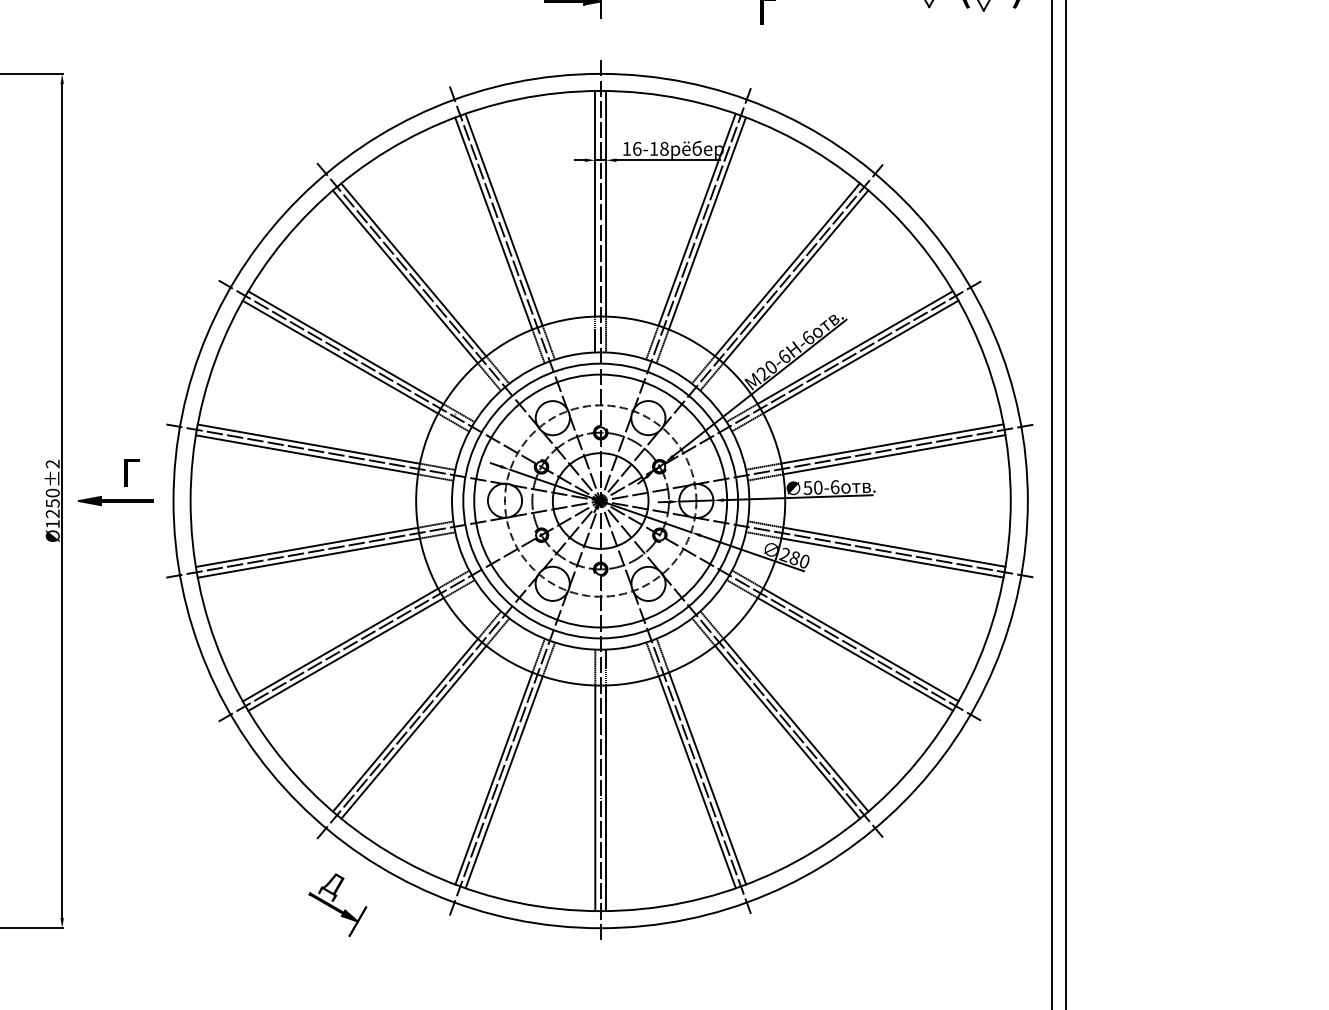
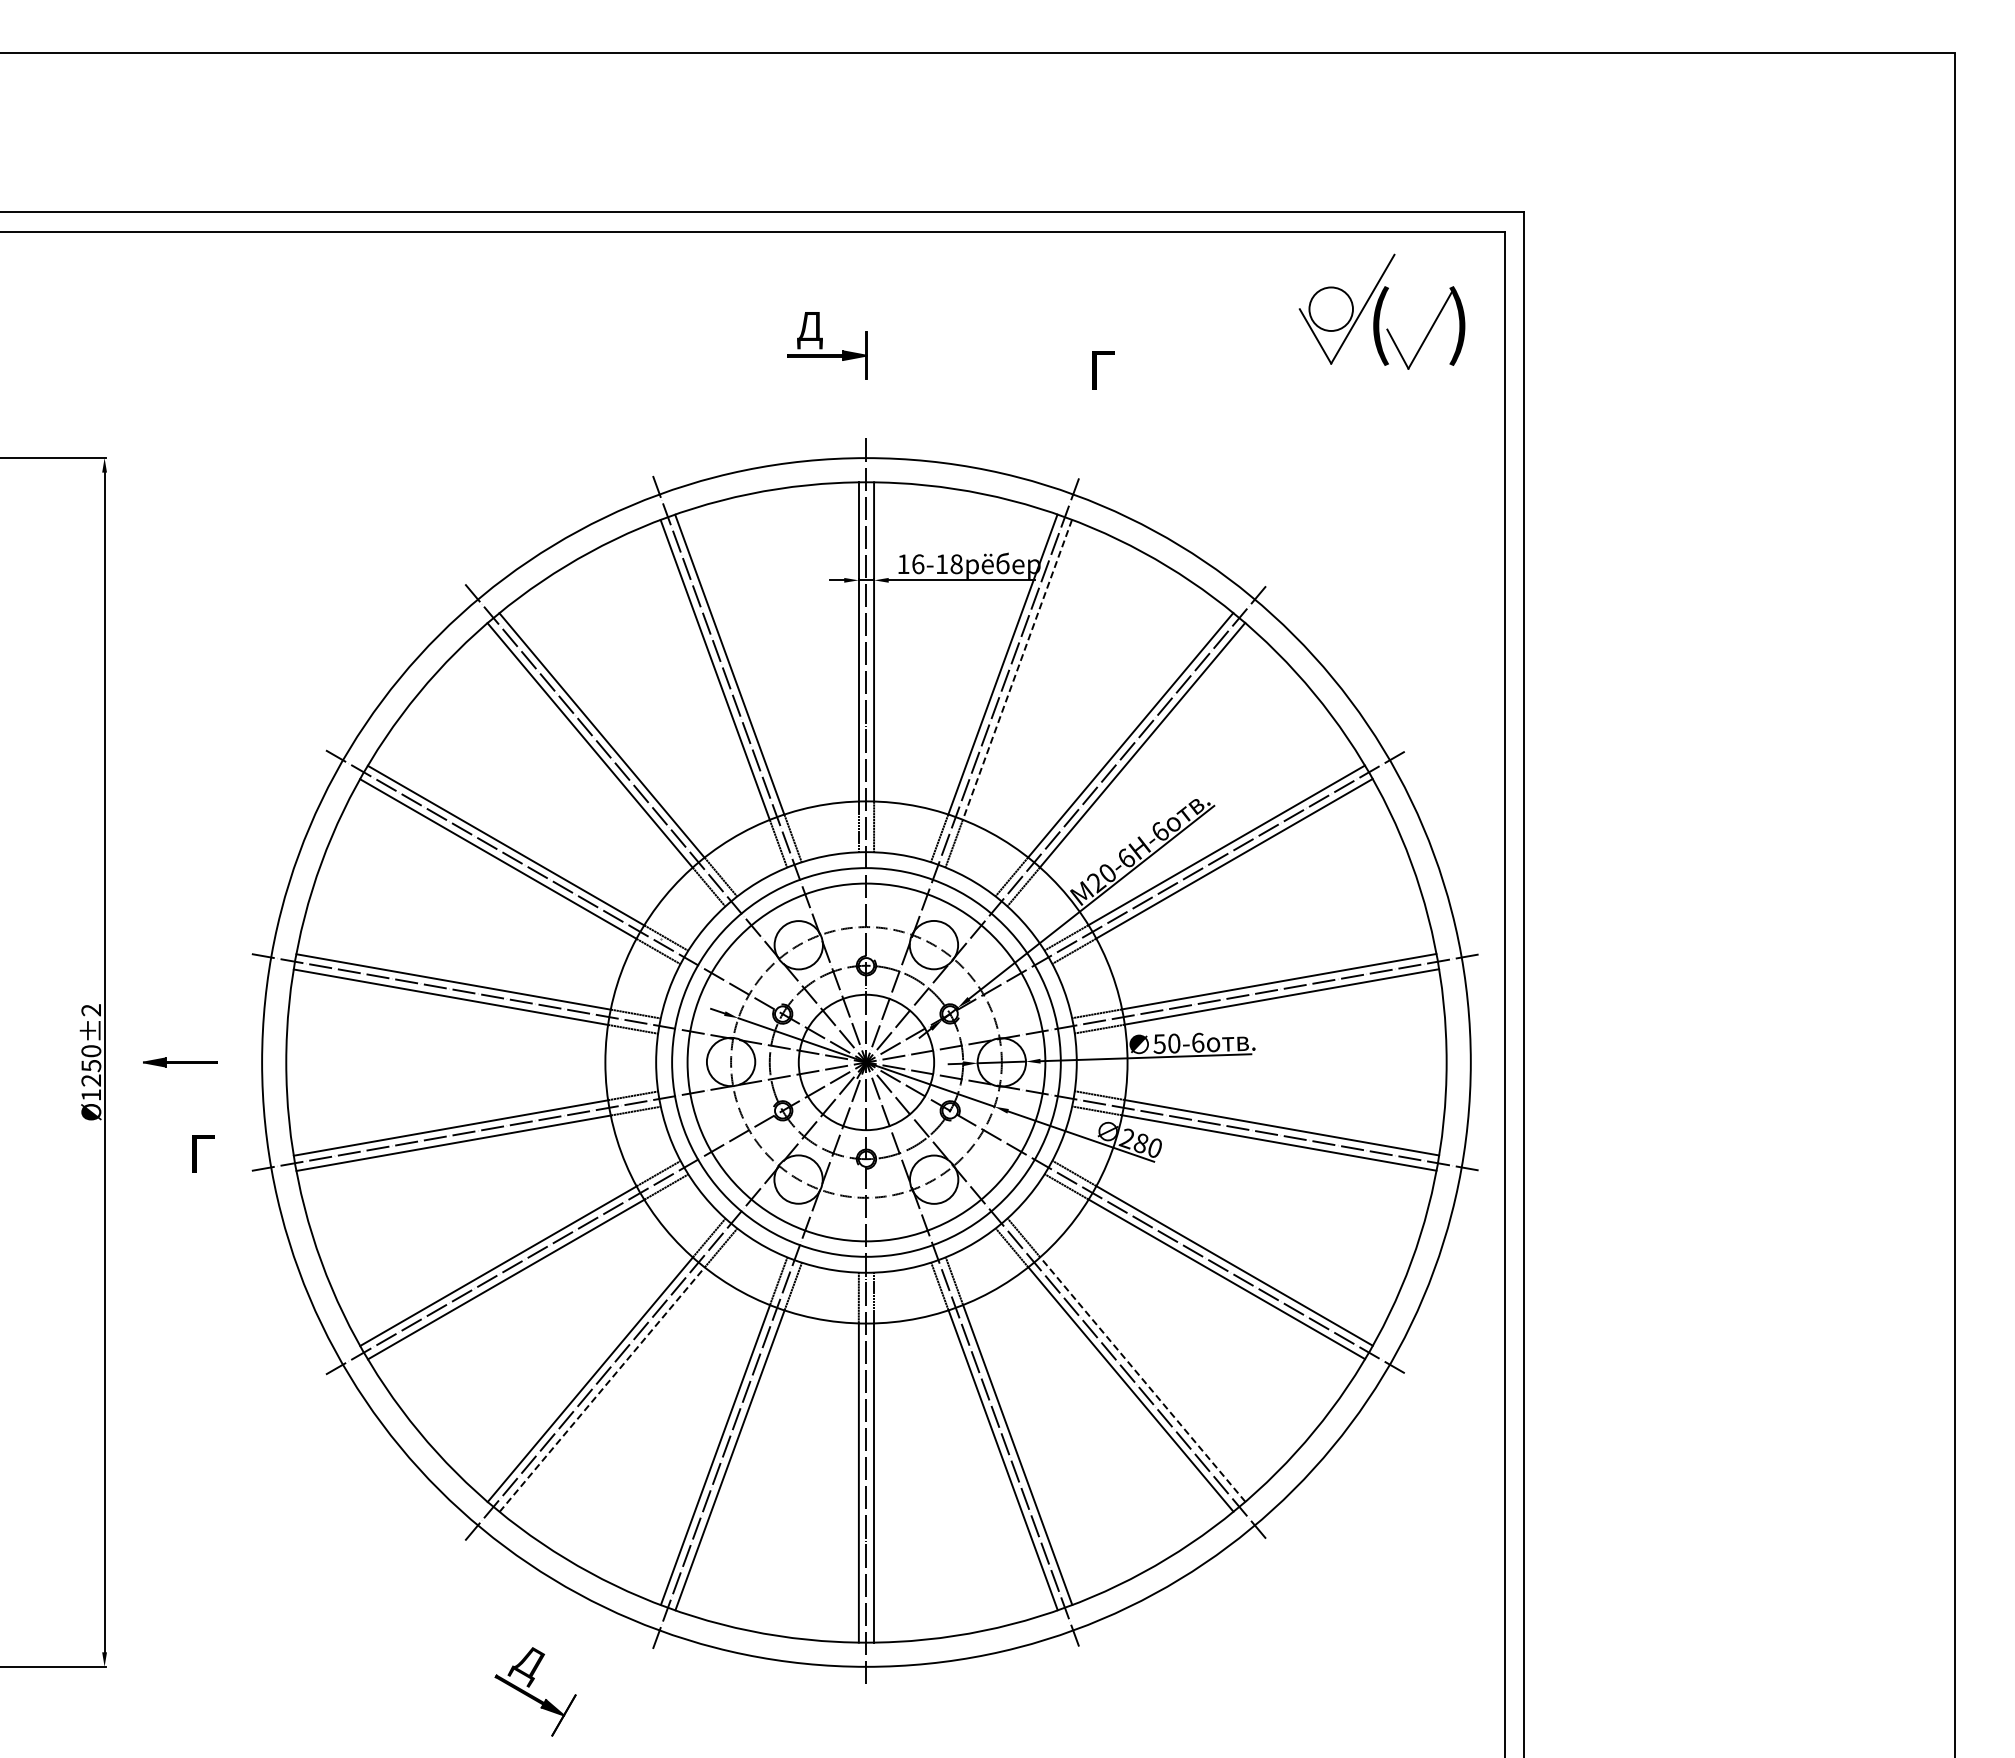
line: (707, 223) -> (1017, 669), solid -> dashed
text: (132, 472) -> (203, 1153), moved
part: (115, 501) -> (180, 1062), size x0.7
line: (795, 725) -> (1142, 1379), solid -> dashed
line: (414, 732) -> (602, 1389), solid -> dashed
part: (337, 904) -> (535, 1691), moved

